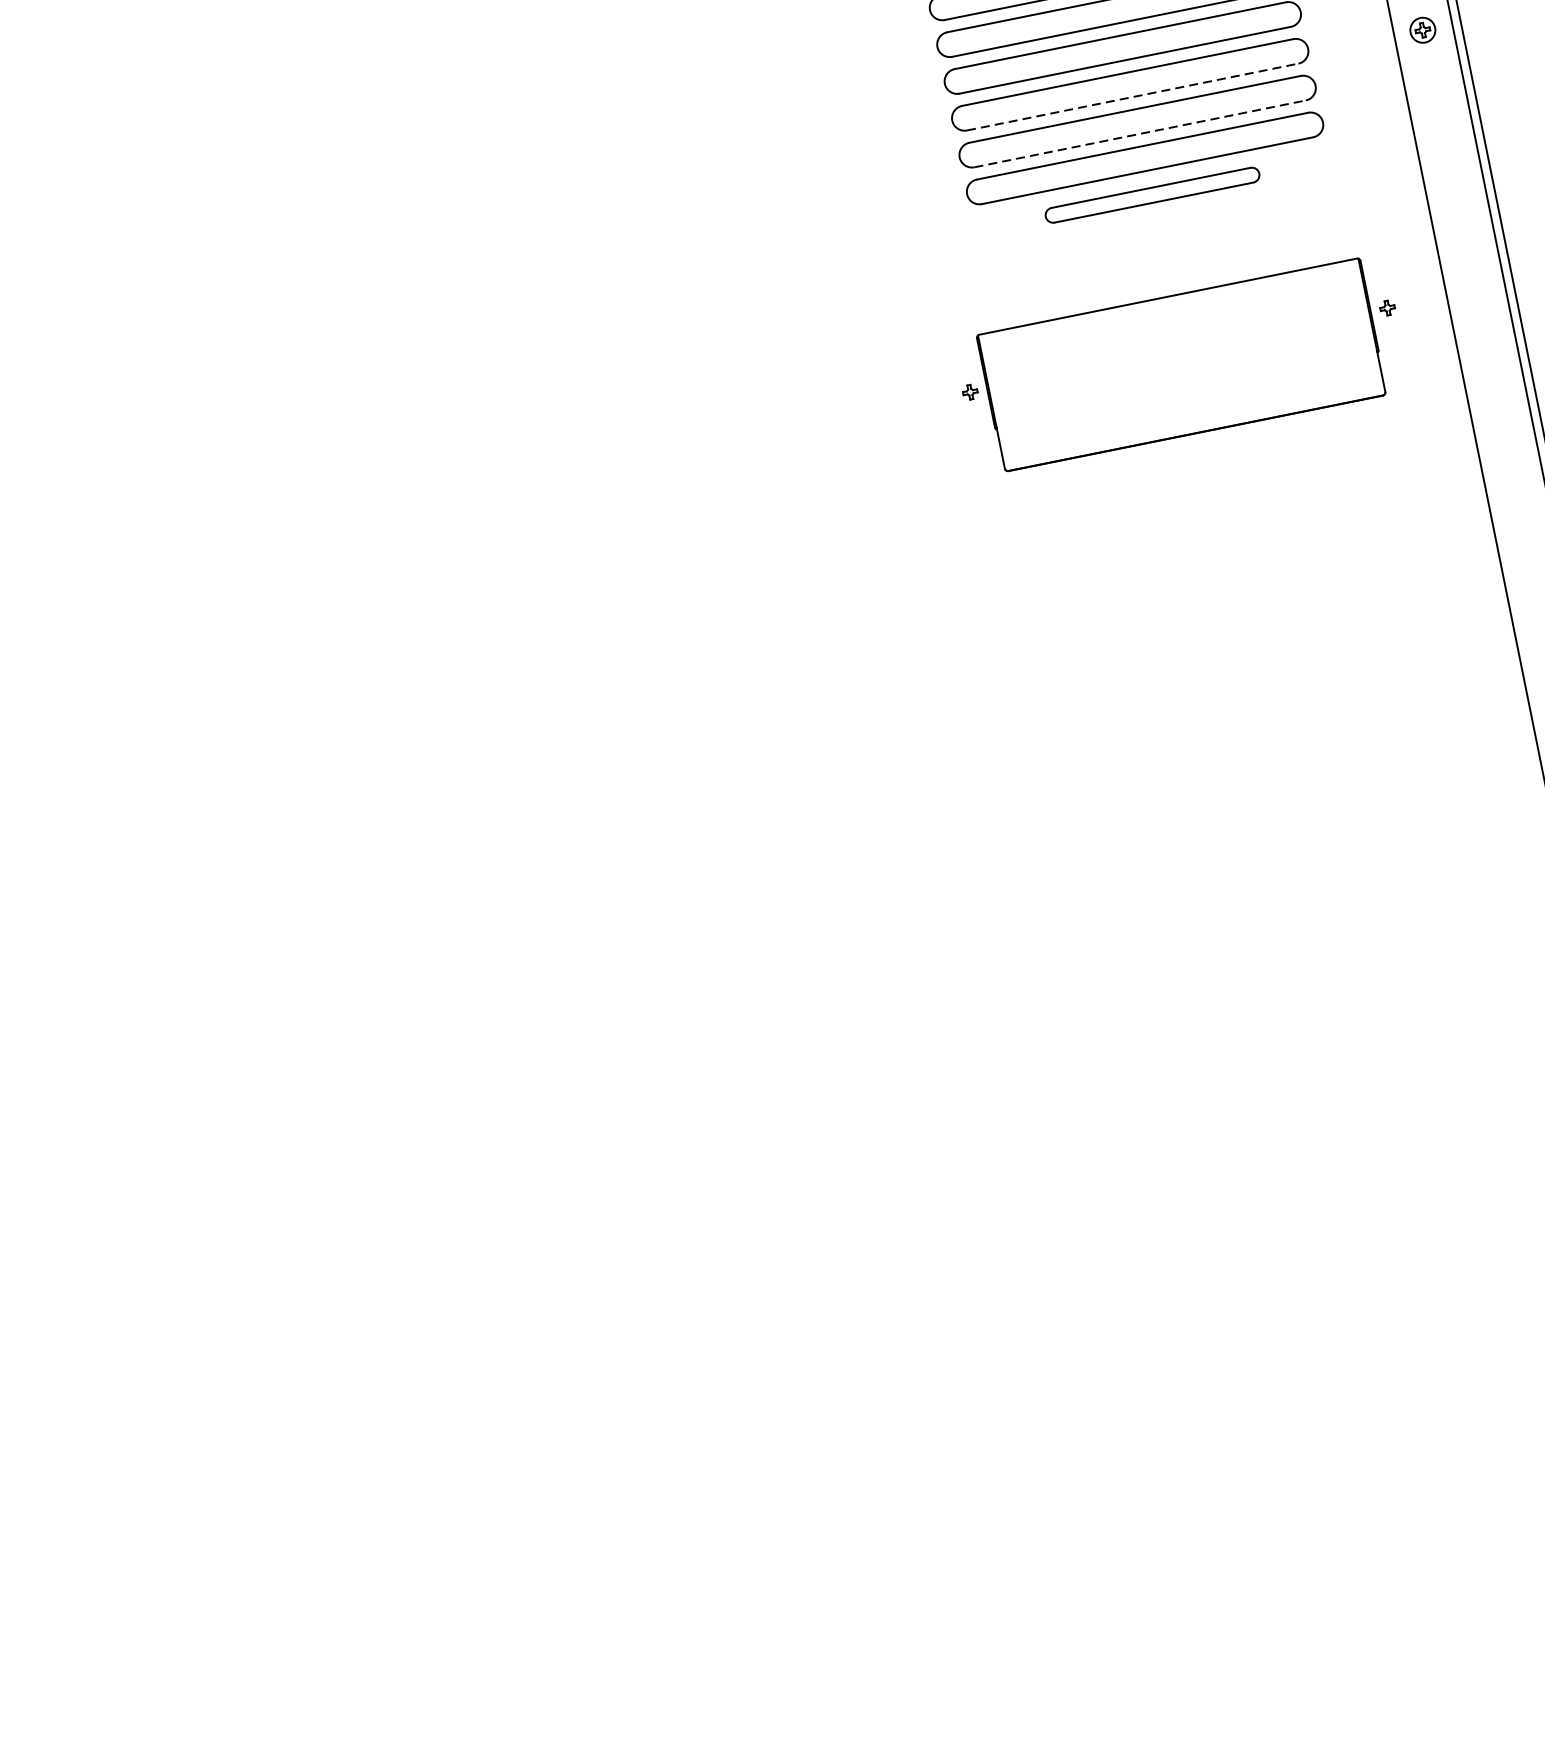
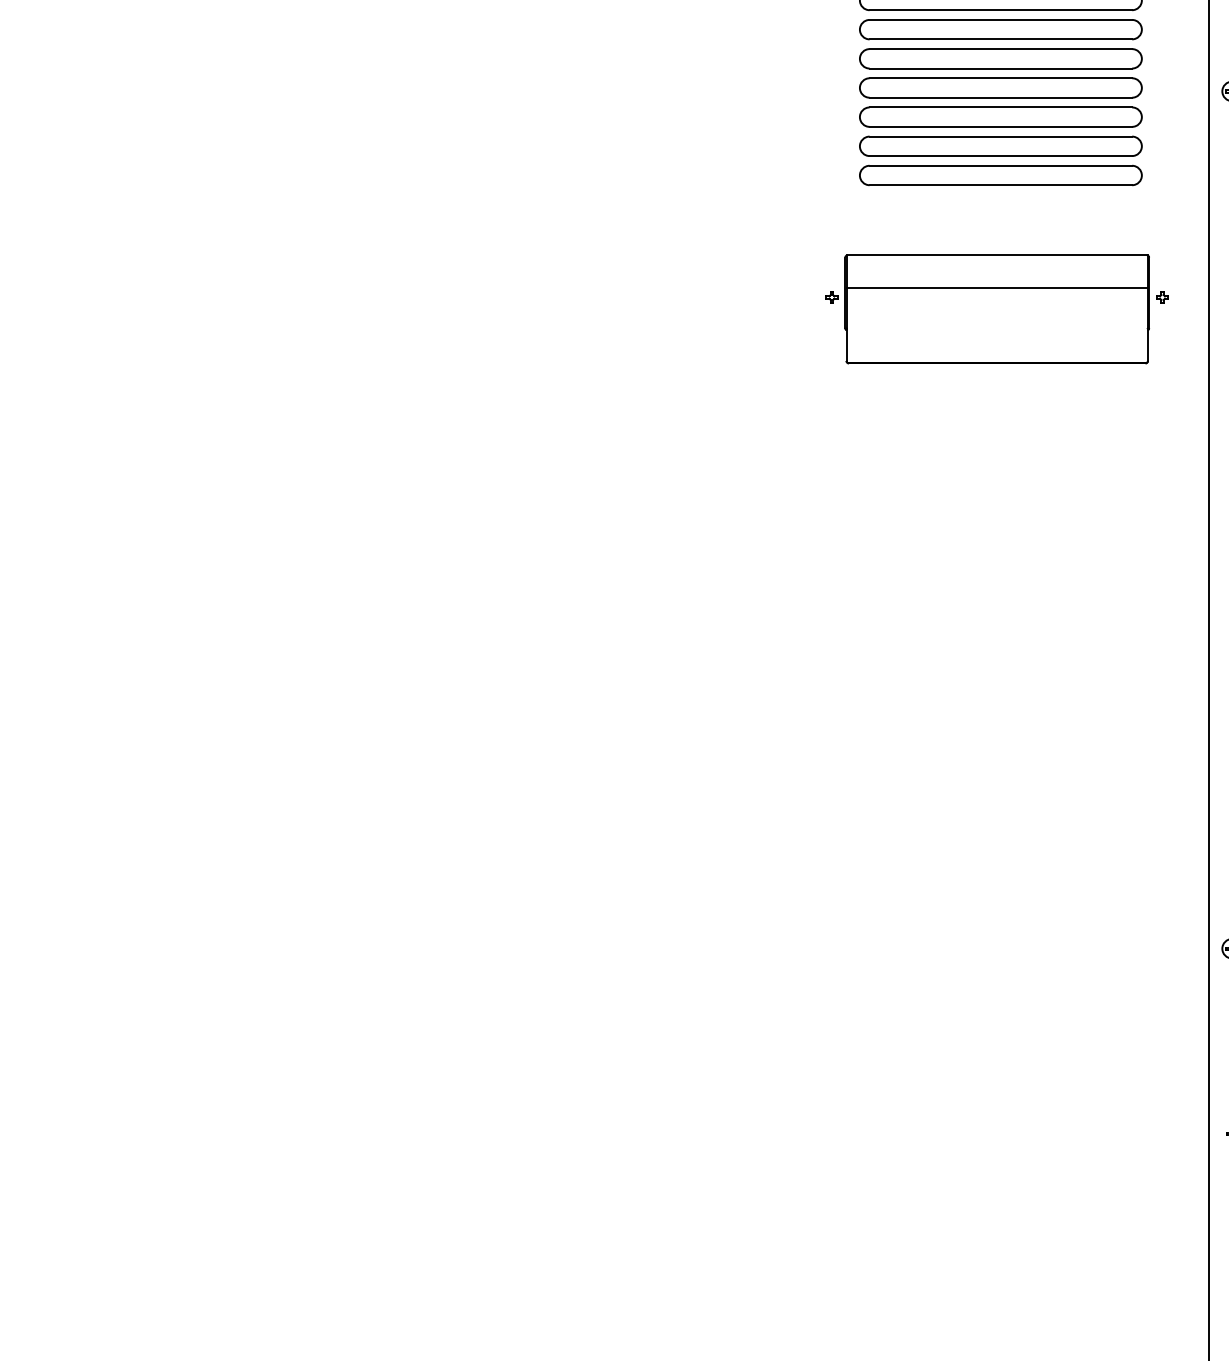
line: (1133, 96) -> (1001, 97), dashed -> solid
line: (1140, 133) -> (1001, 126), dashed -> solid
part: (1152, 195) -> (1000, 175), size x1.67
line: (1175, 339) -> (996, 288), added

